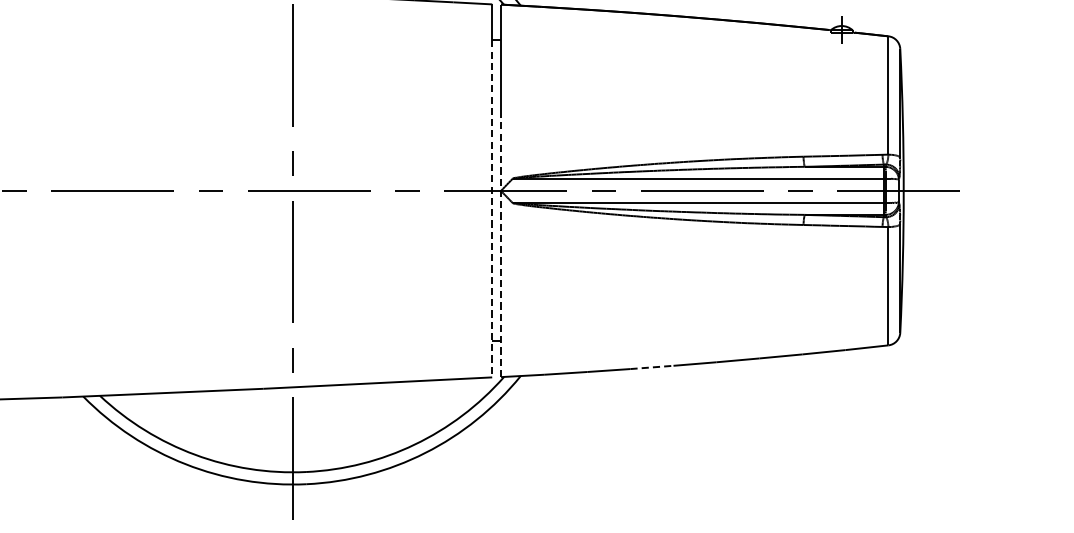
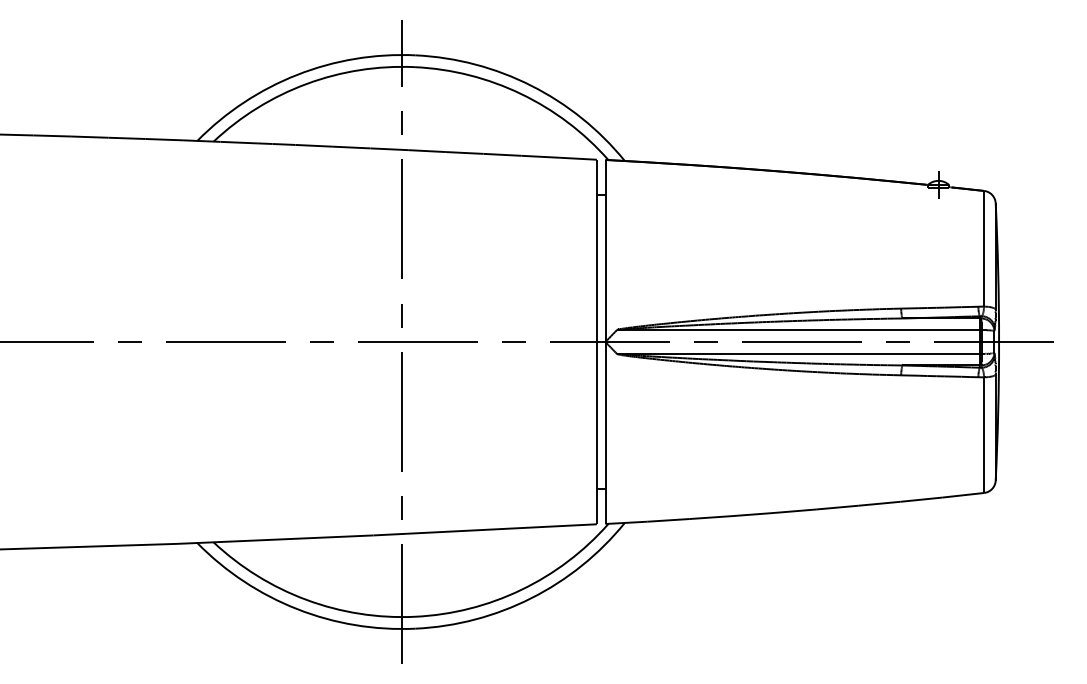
line: (491, 208) -> (596, 359), dashed -> solid
line: (501, 244) -> (605, 394), dashed -> solid
line: (652, 367) -> (753, 514), dashed -> solid

